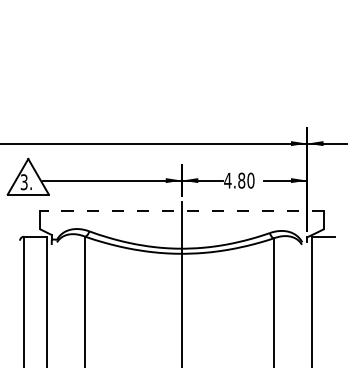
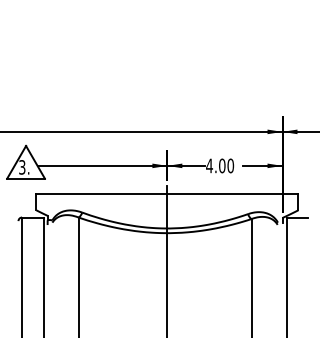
text: (241, 180) -> (222, 165), 4.80 -> 4.00
line: (182, 211) -> (167, 194), dashed -> solid

